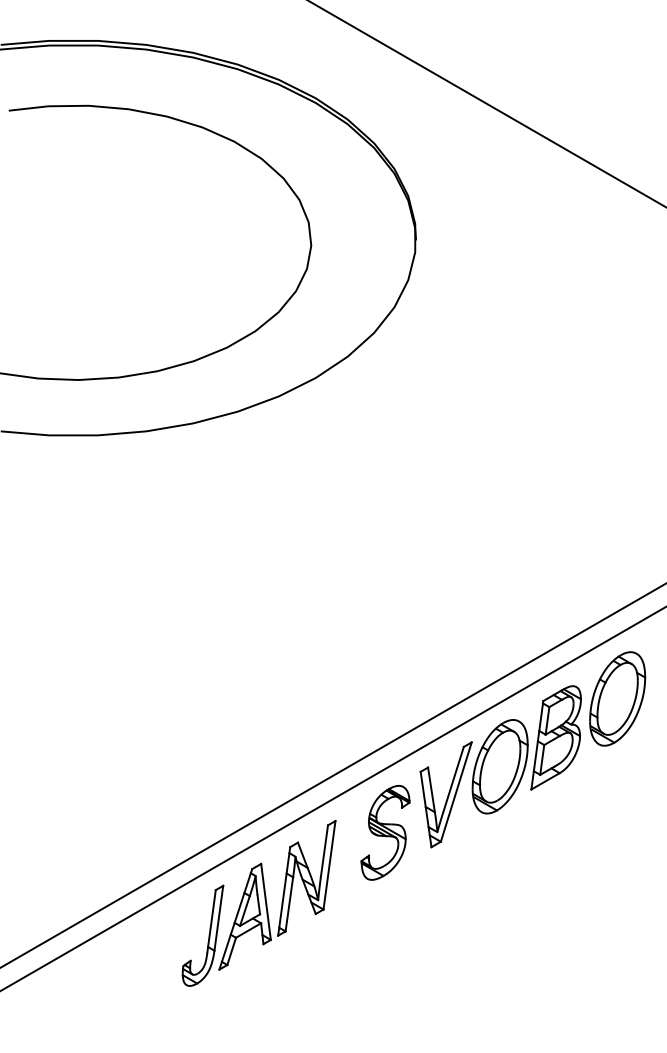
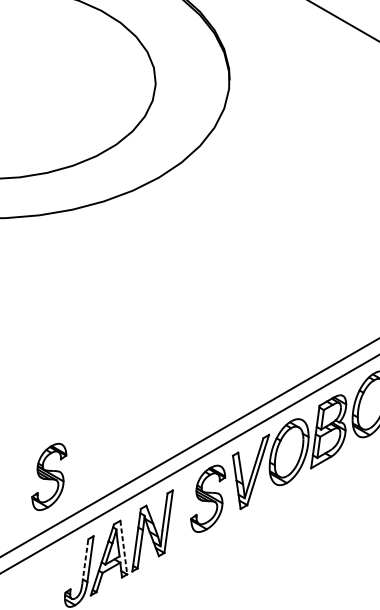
part: (160, 801) -> (49, 476), added
line: (266, 902) -> (124, 548), solid -> dashed
line: (211, 921) -> (85, 561), solid -> dashed

